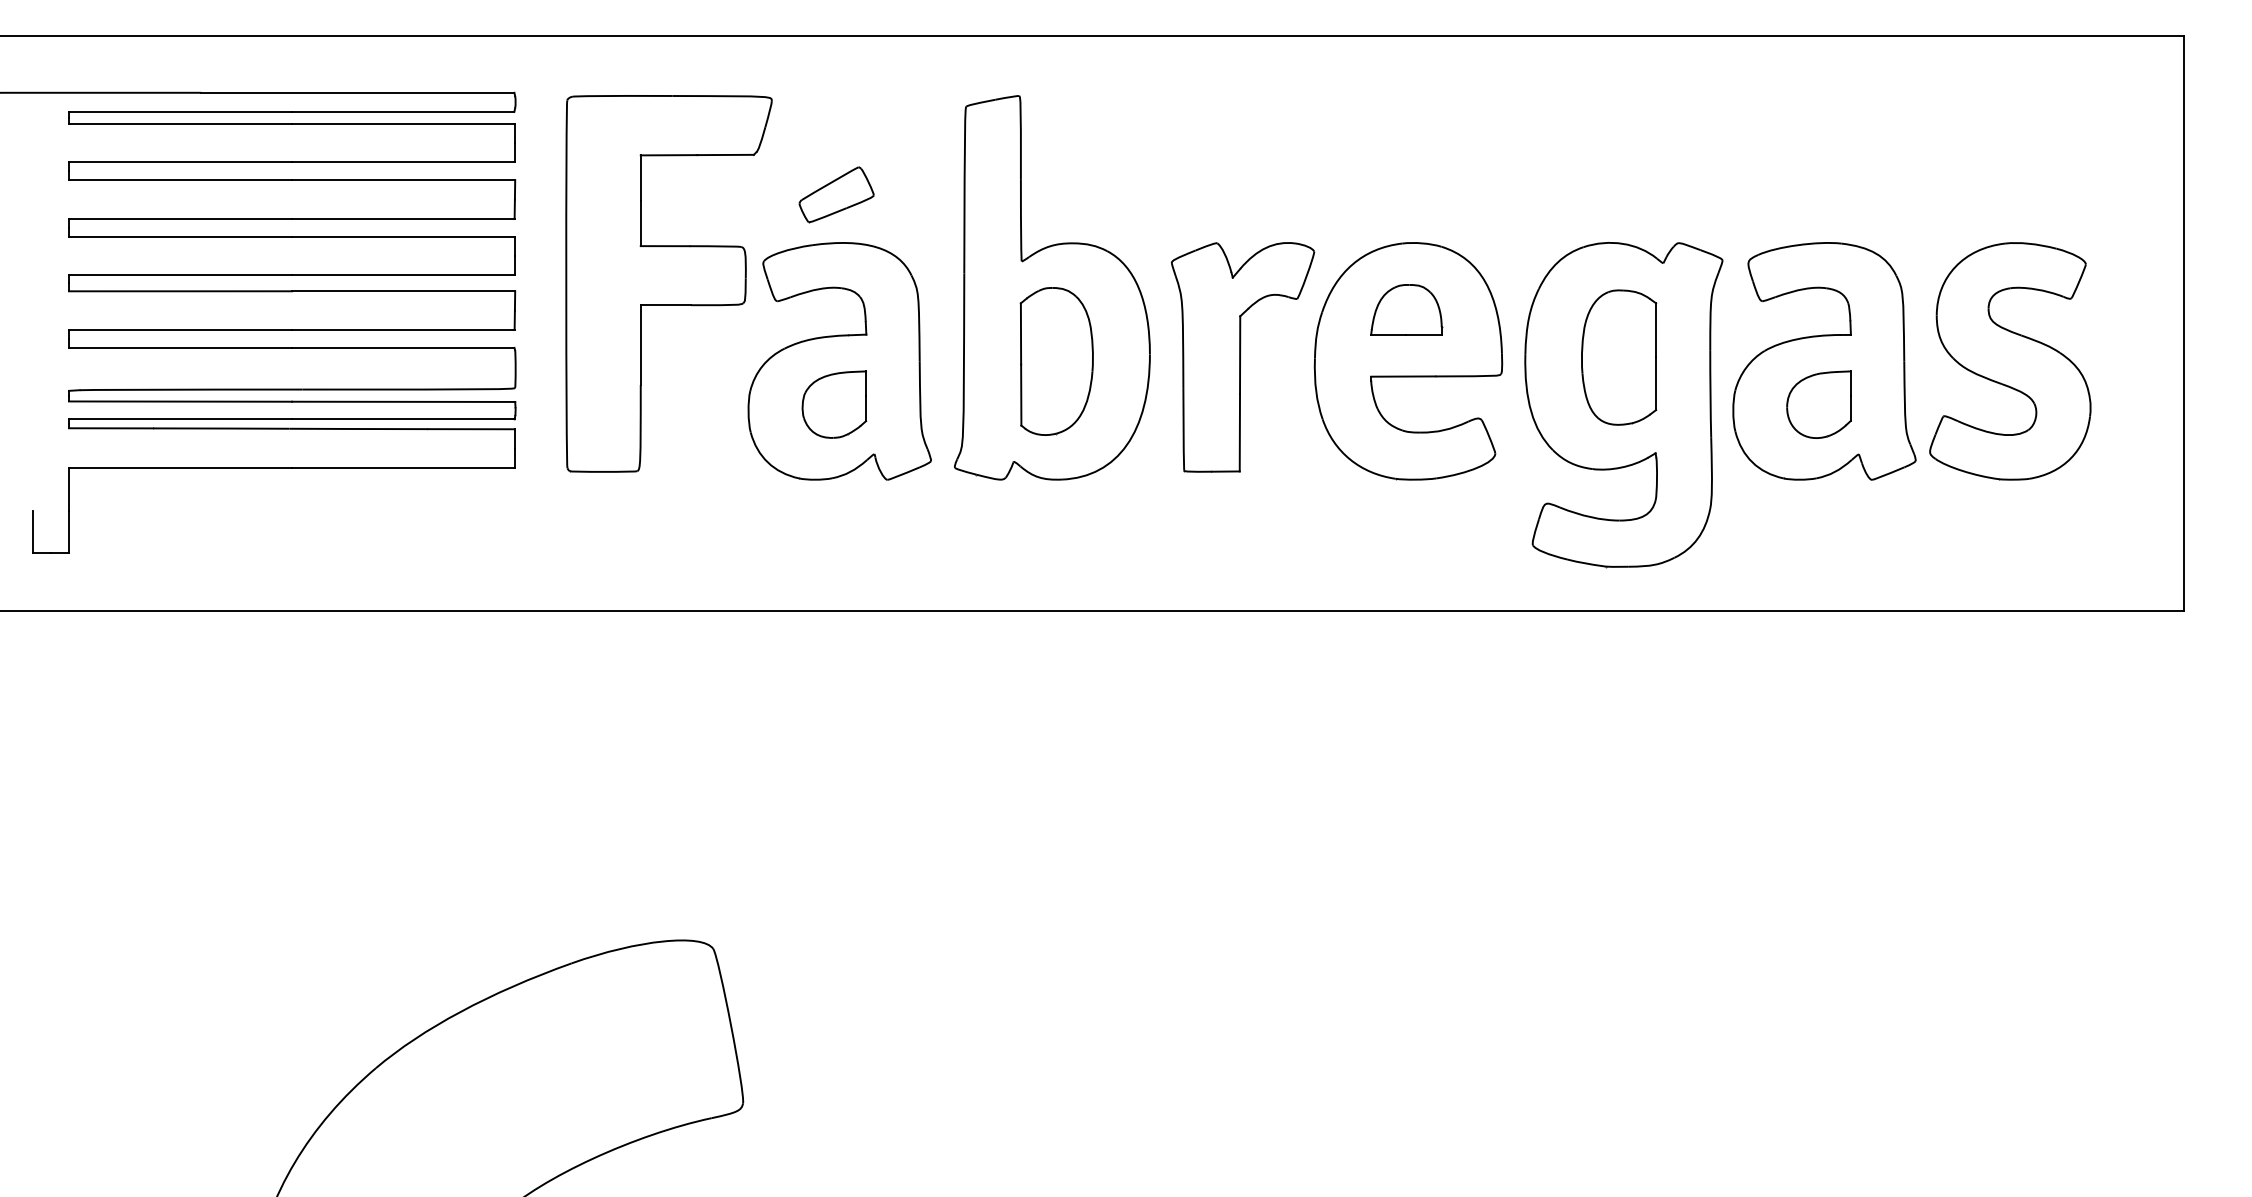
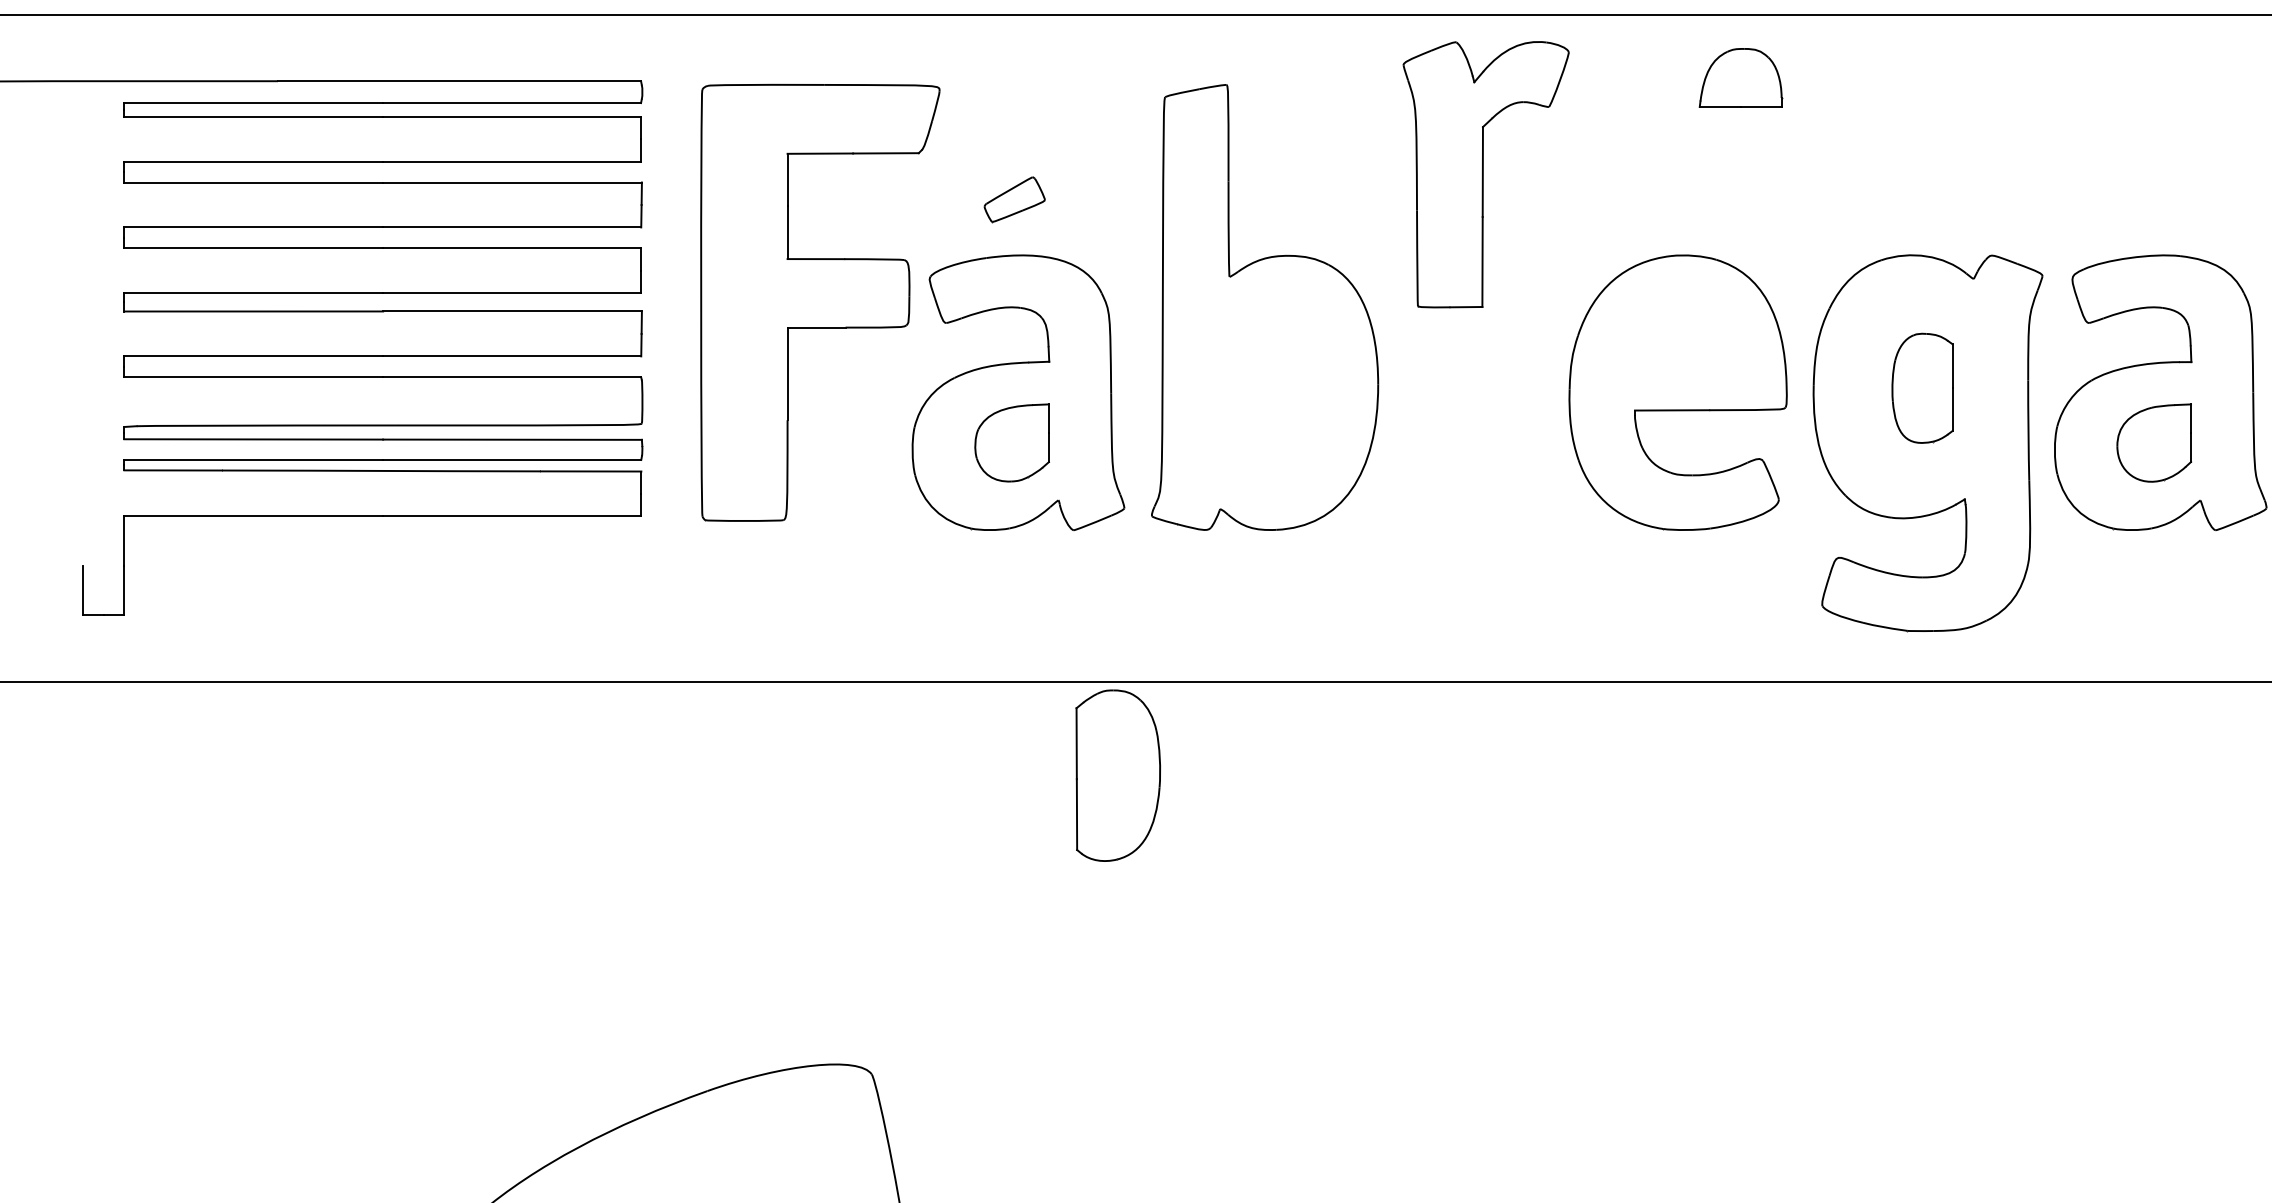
part: (836, 194) -> (1014, 199), size x0.7
part: (1406, 309) -> (1740, 77), moved
part: (1242, 357) -> (1485, 174), moved
part: (1619, 357) -> (1922, 388), size x0.7
part: (1056, 361) -> (1117, 775), moved

